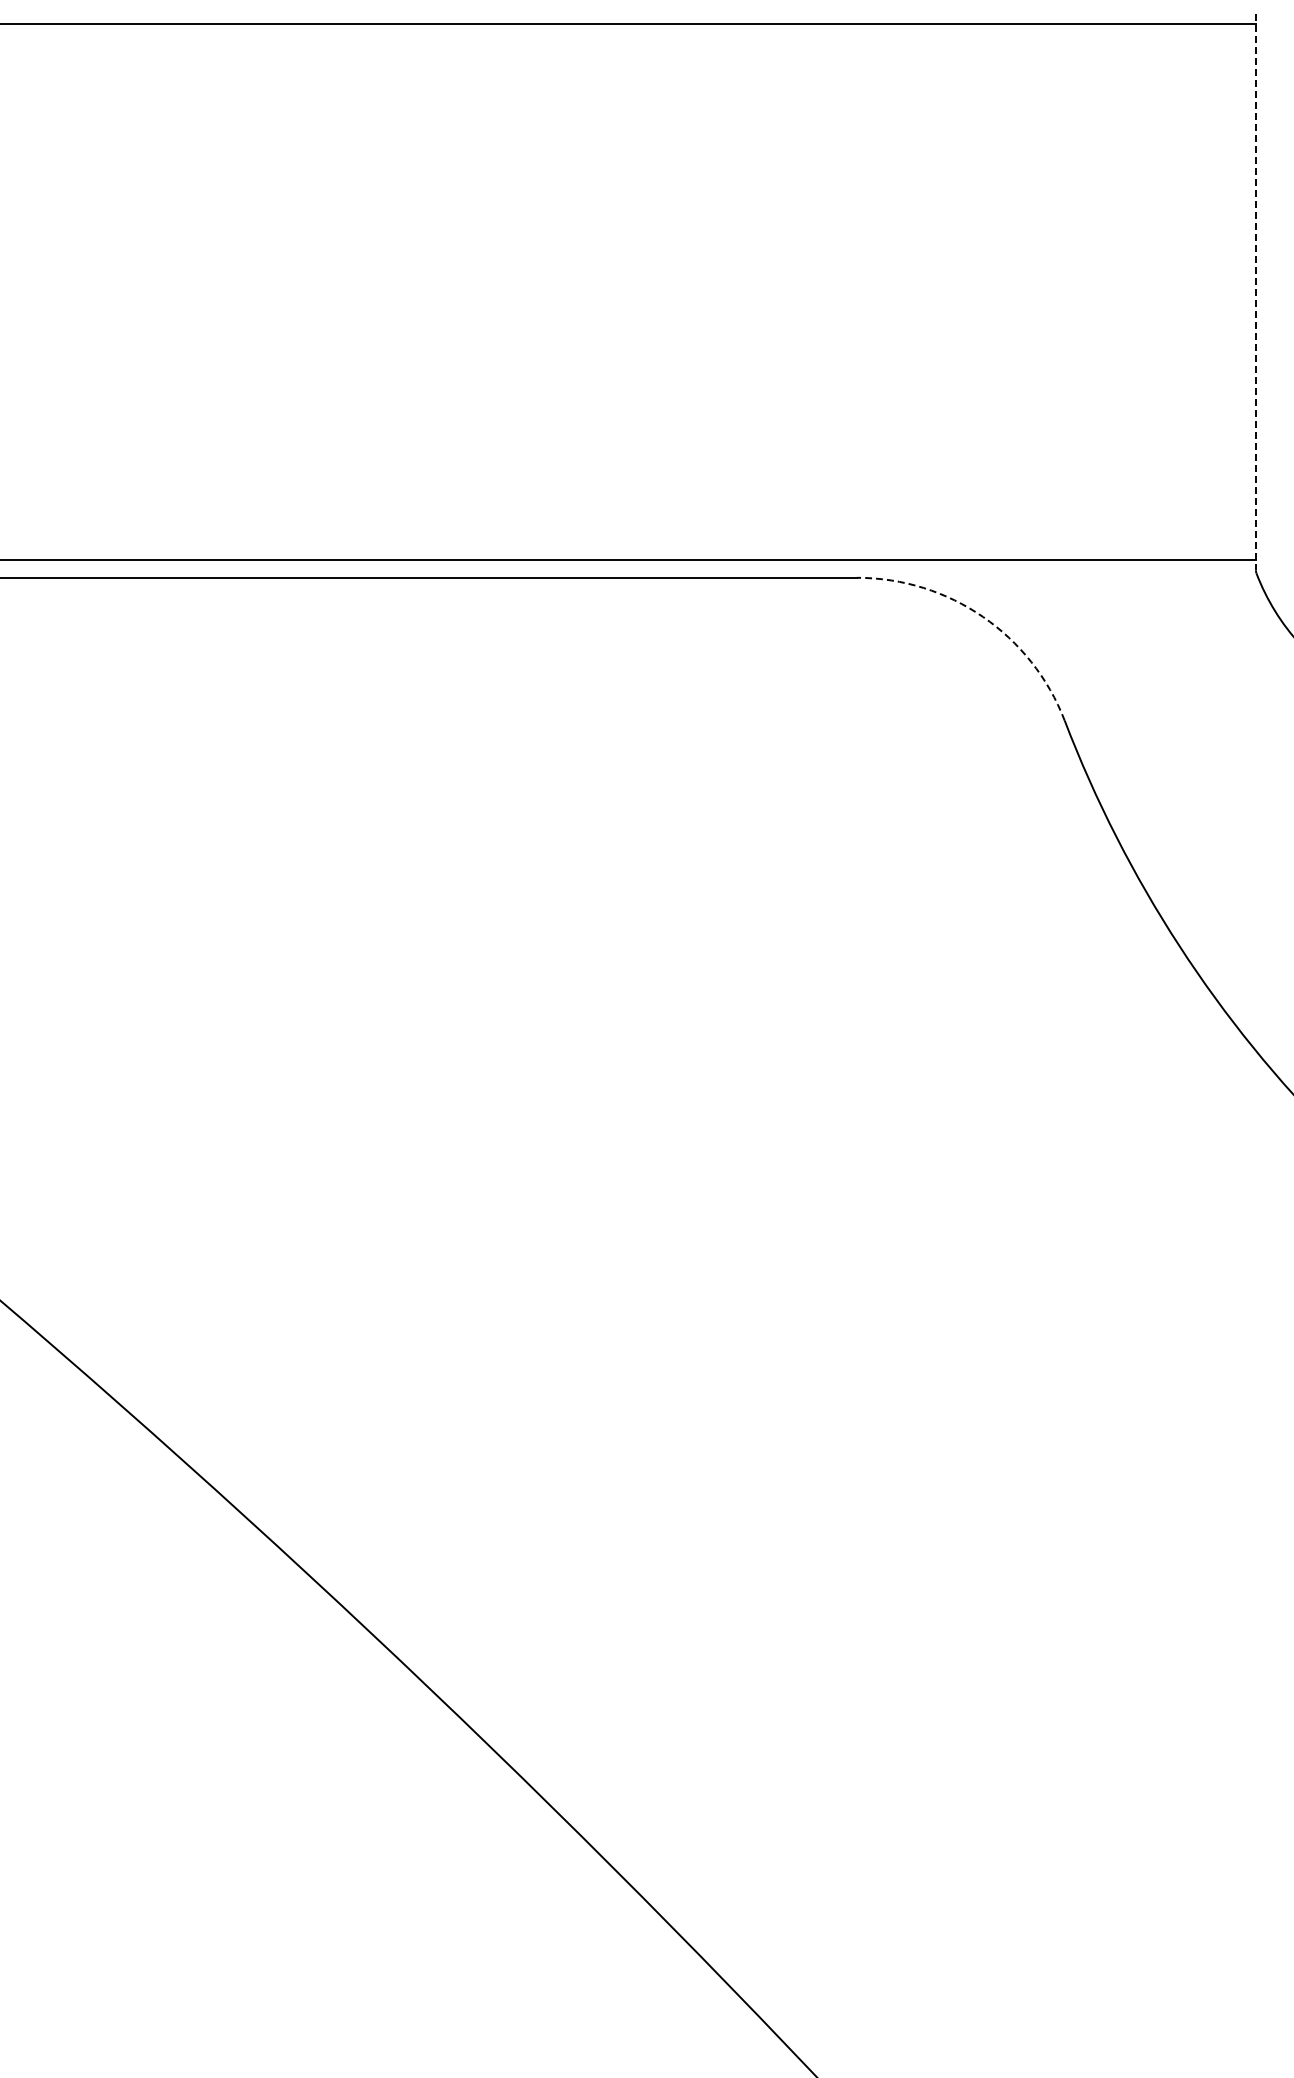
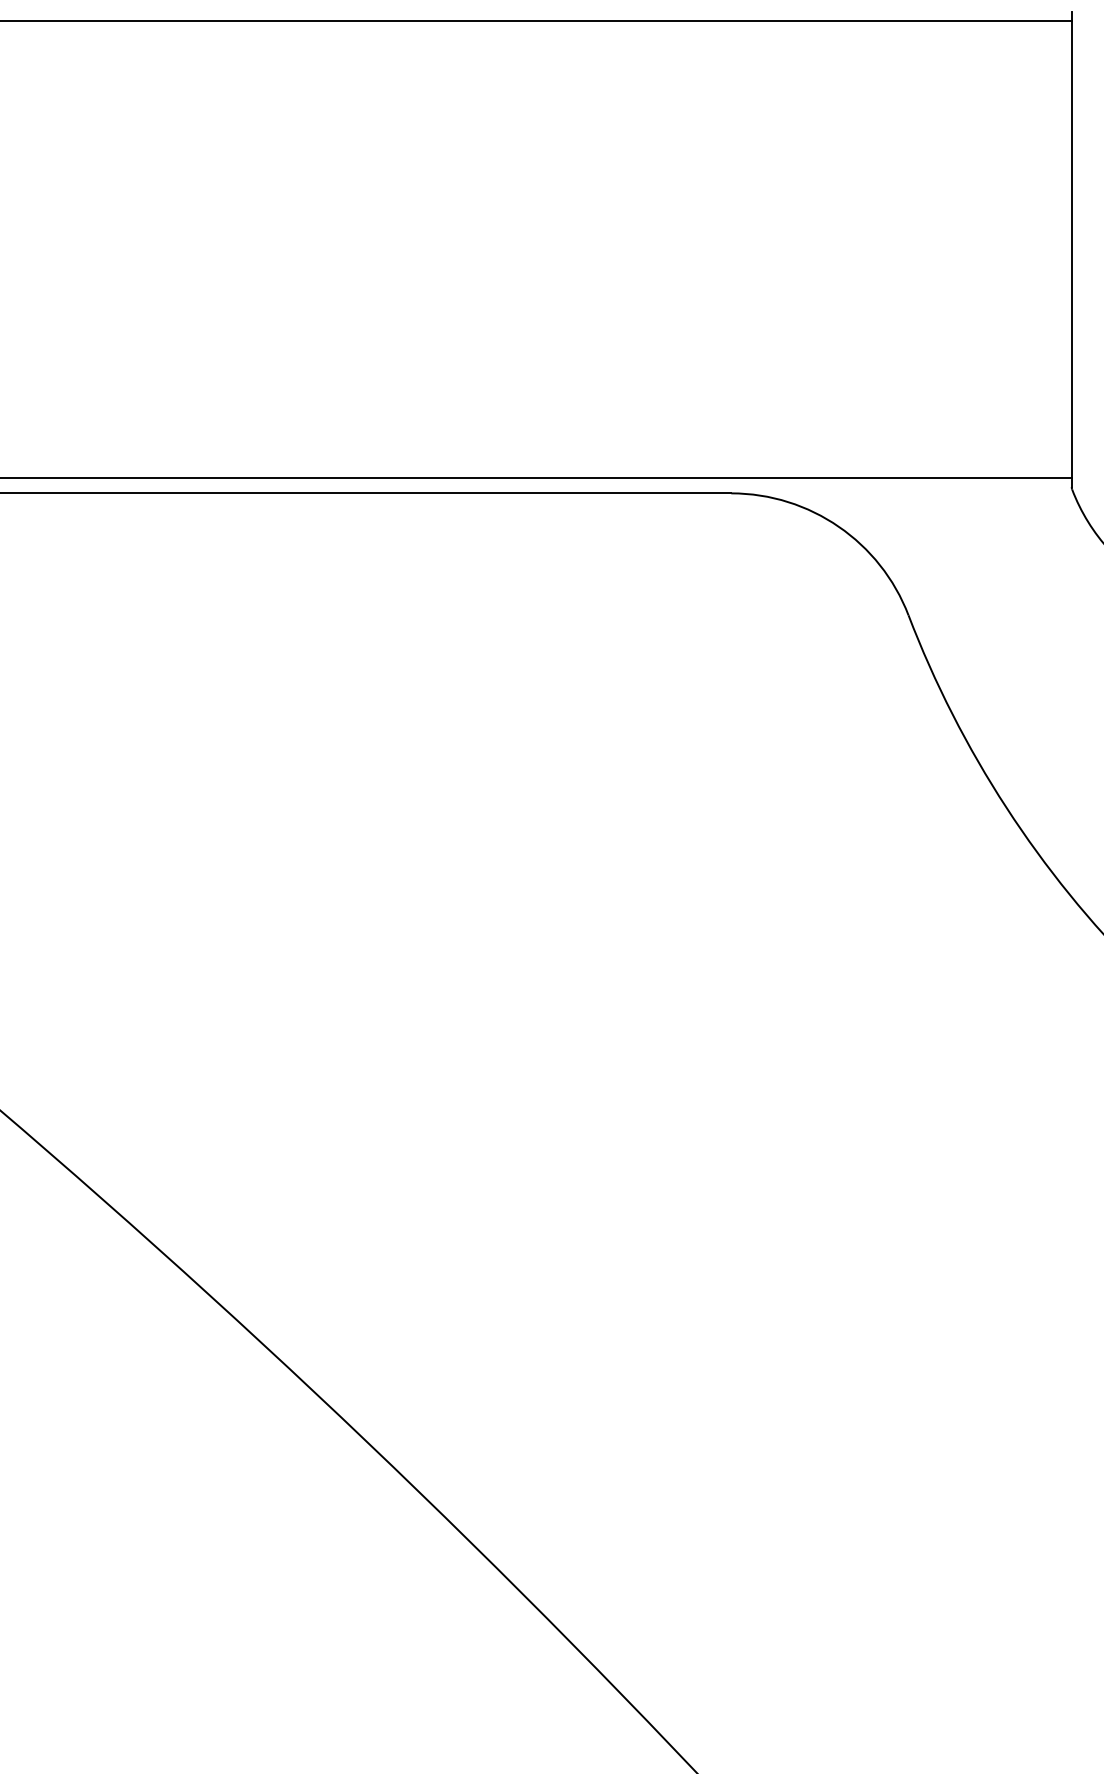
line: (1255, 292) -> (1071, 249), dashed -> solid
arc: (983, 616) -> (839, 526), dashed -> solid

